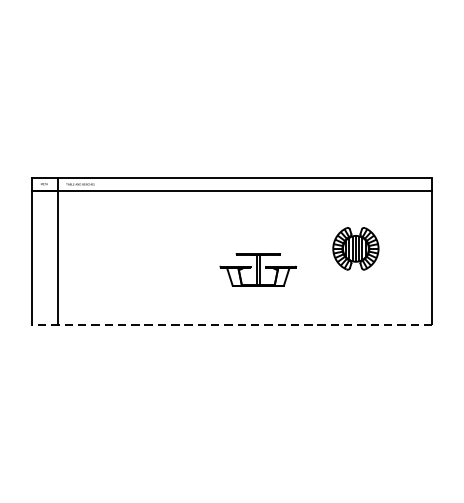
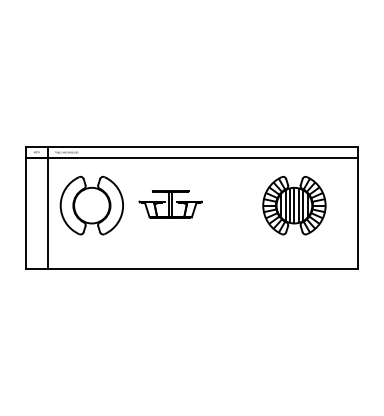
part: (110, 248) -> (91, 205), added
part: (355, 248) -> (294, 205), size x1.67
part: (258, 270) -> (170, 204), moved
line: (232, 324) -> (192, 268), dashed -> solid

